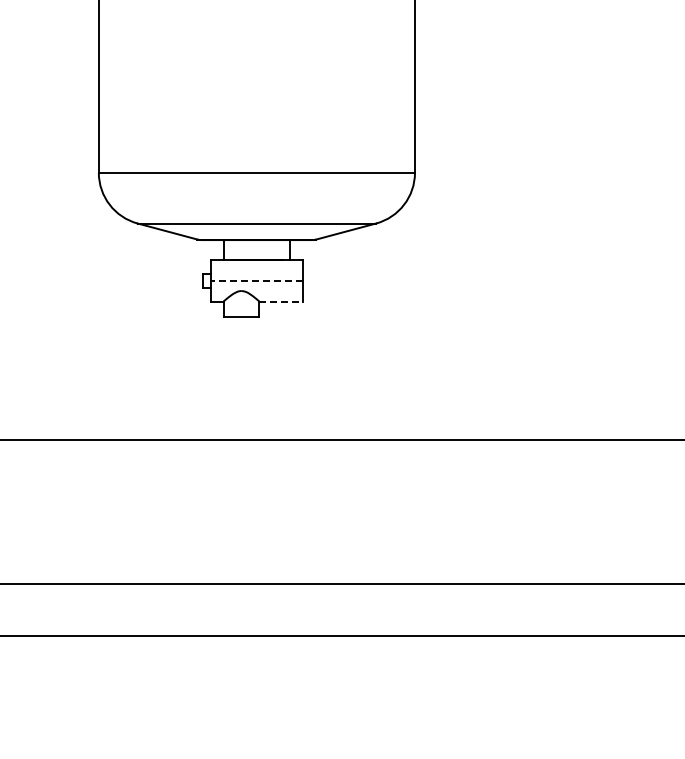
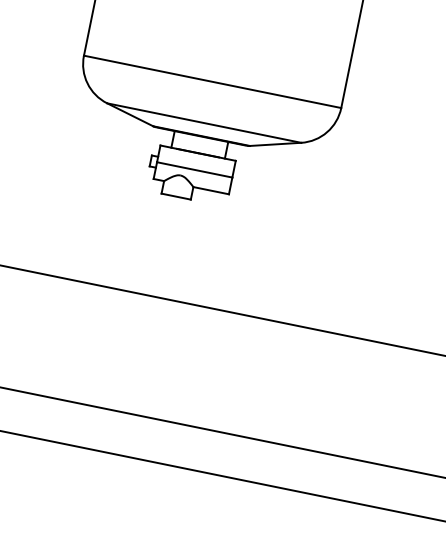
line: (256, 281) -> (194, 170), dashed -> solid
line: (281, 301) -> (211, 190), dashed -> solid

